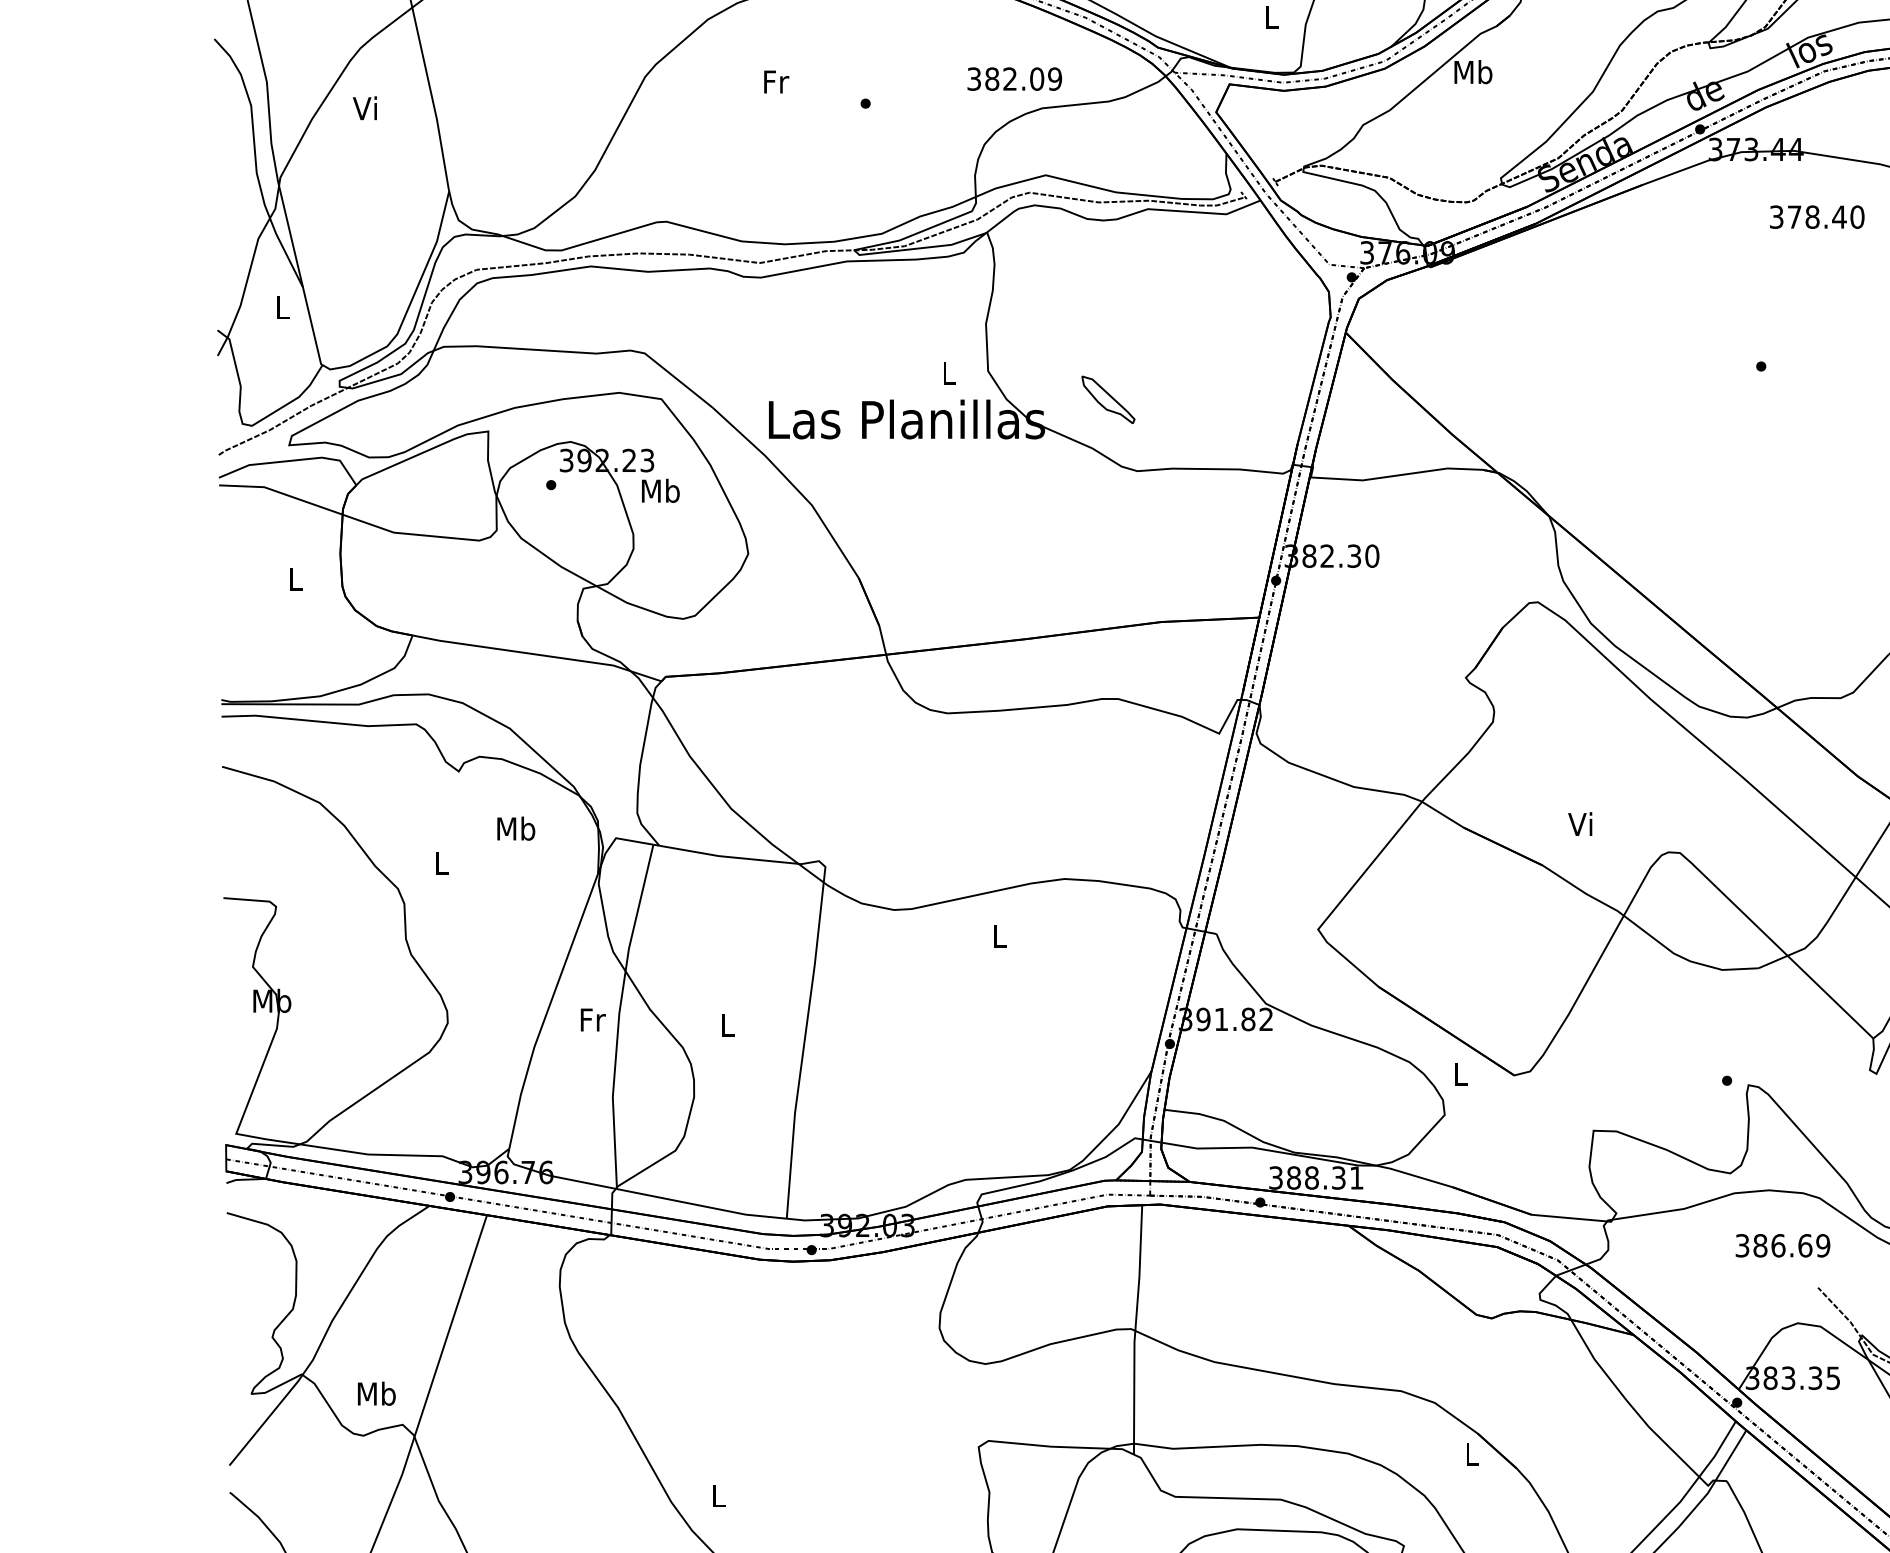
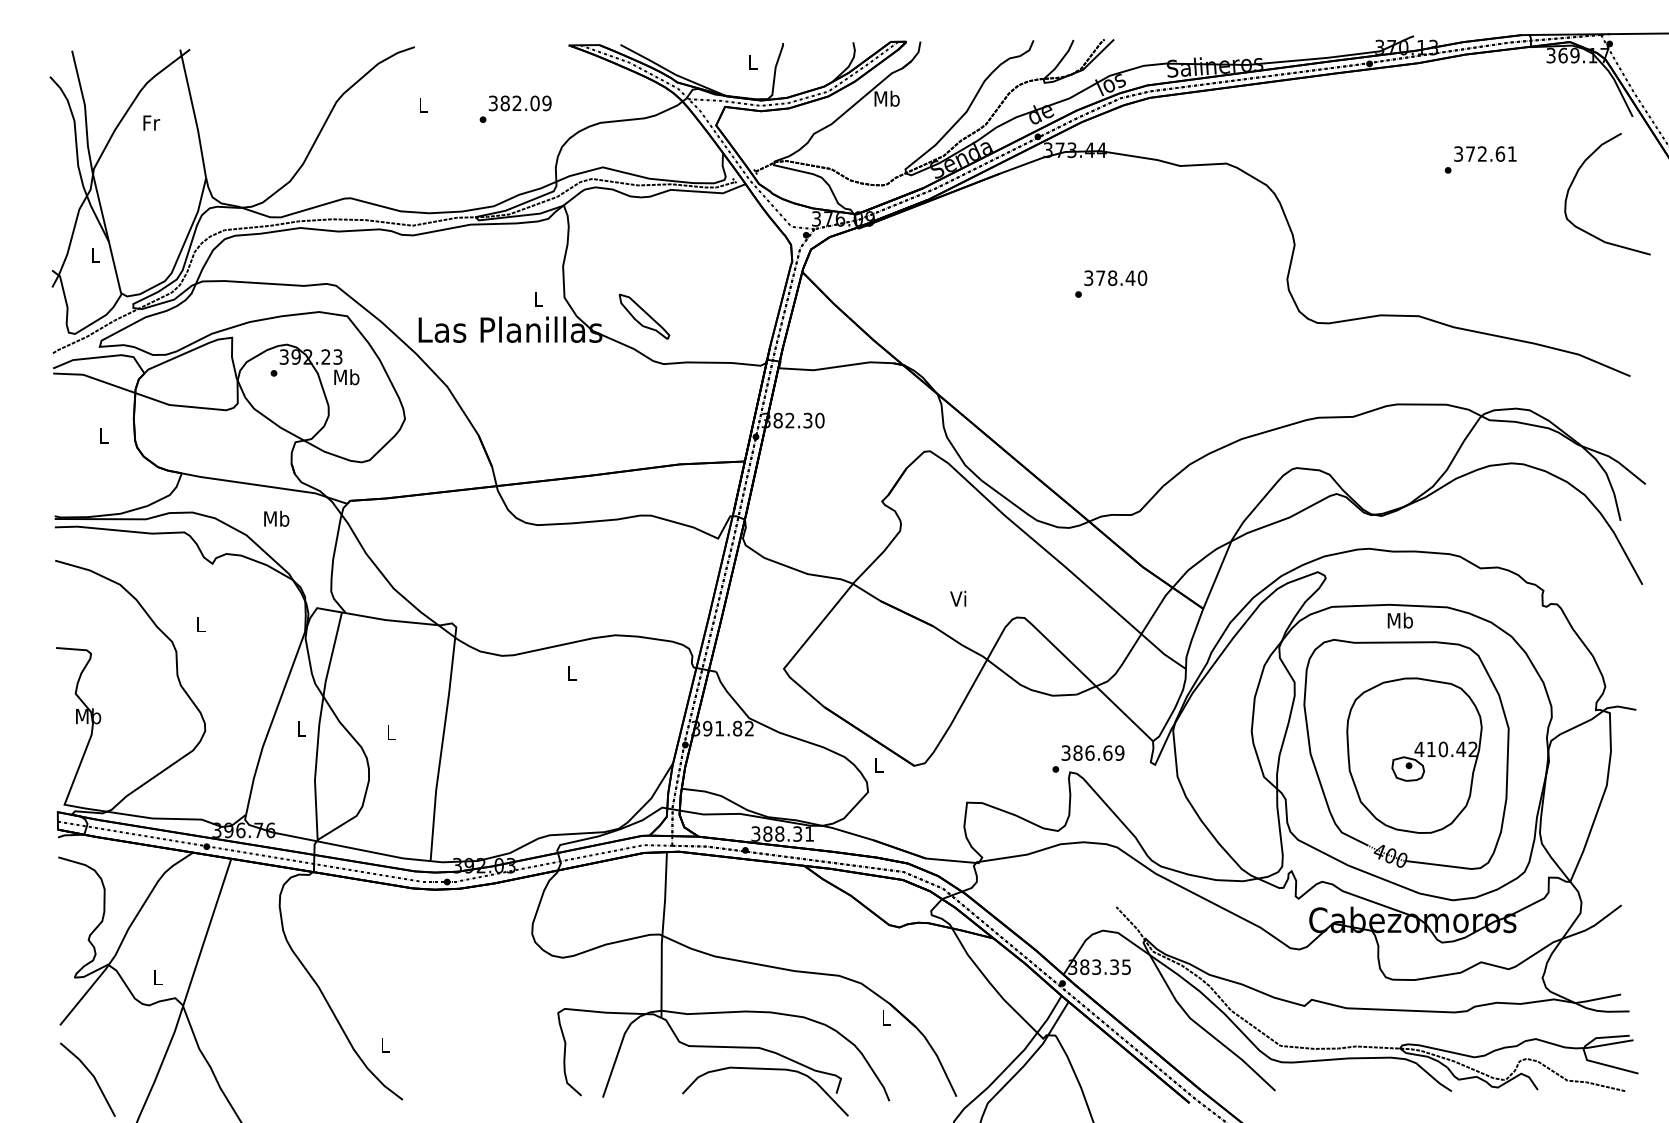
text: (1013, 79) -> (519, 103), moved
text: (776, 80) -> (423, 104), Fr -> L
text: (366, 107) -> (151, 122), Vi -> Fr
text: (1816, 216) -> (1115, 277), moved
part: (1108, 399) -> (644, 316), size x1.43
text: (515, 828) -> (276, 518), moved
text: (592, 1019) -> (301, 728), Fr -> L
text: (1782, 1244) -> (1092, 752), moved
text: (375, 1393) -> (157, 977), Mb -> L

